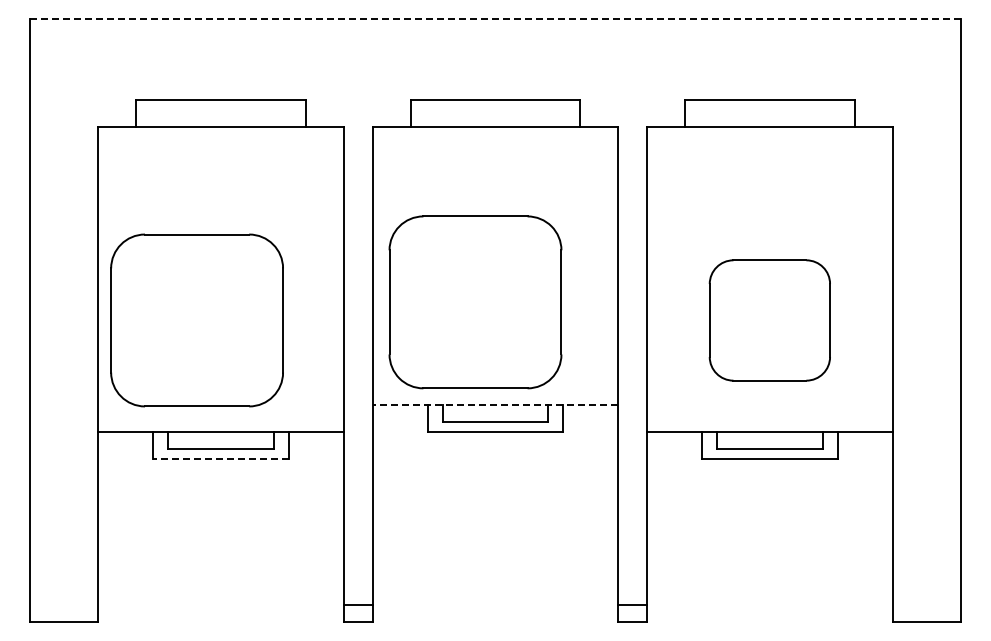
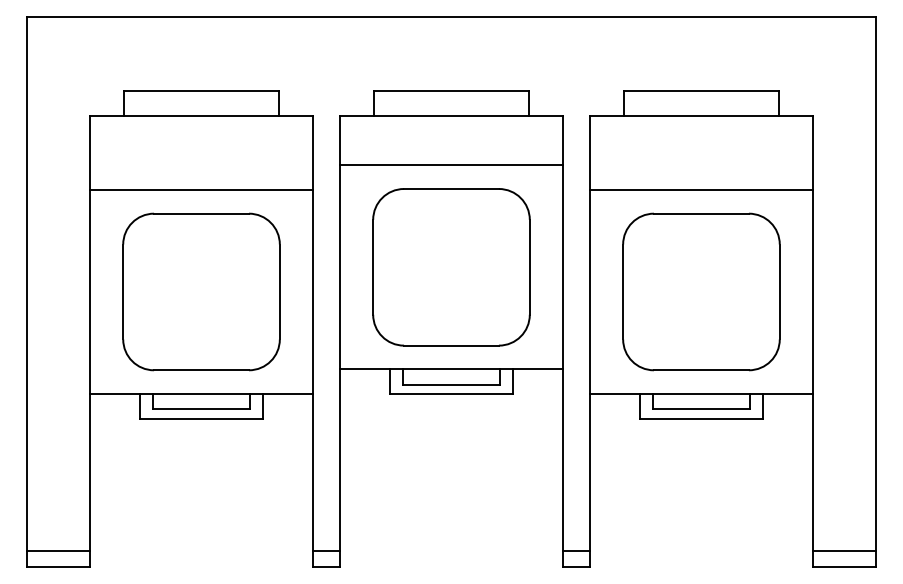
line: (495, 19) -> (451, 17), dashed -> solid
line: (495, 181) -> (451, 165), added
line: (220, 208) -> (200, 189), added
line: (769, 208) -> (701, 189), added
part: (475, 302) -> (451, 267), moved
part: (196, 320) -> (200, 292), moved
part: (769, 320) -> (701, 292), size x1.43
line: (495, 405) -> (451, 369), dashed -> solid
line: (221, 459) -> (201, 418), dashed -> solid
line: (63, 605) -> (57, 551), added
line: (926, 605) -> (844, 551), added

